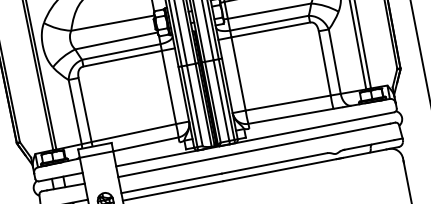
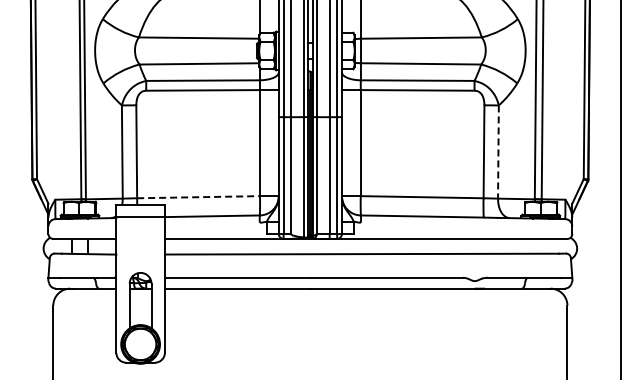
line: (334, 61) -> (498, 152), solid -> dashed
line: (134, 133) -> (199, 197), solid -> dashed

